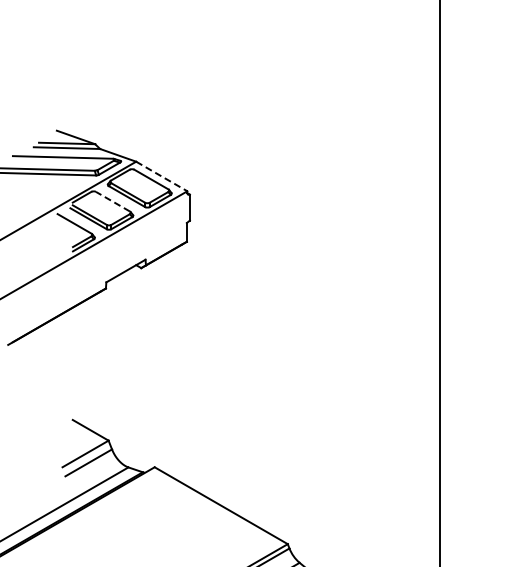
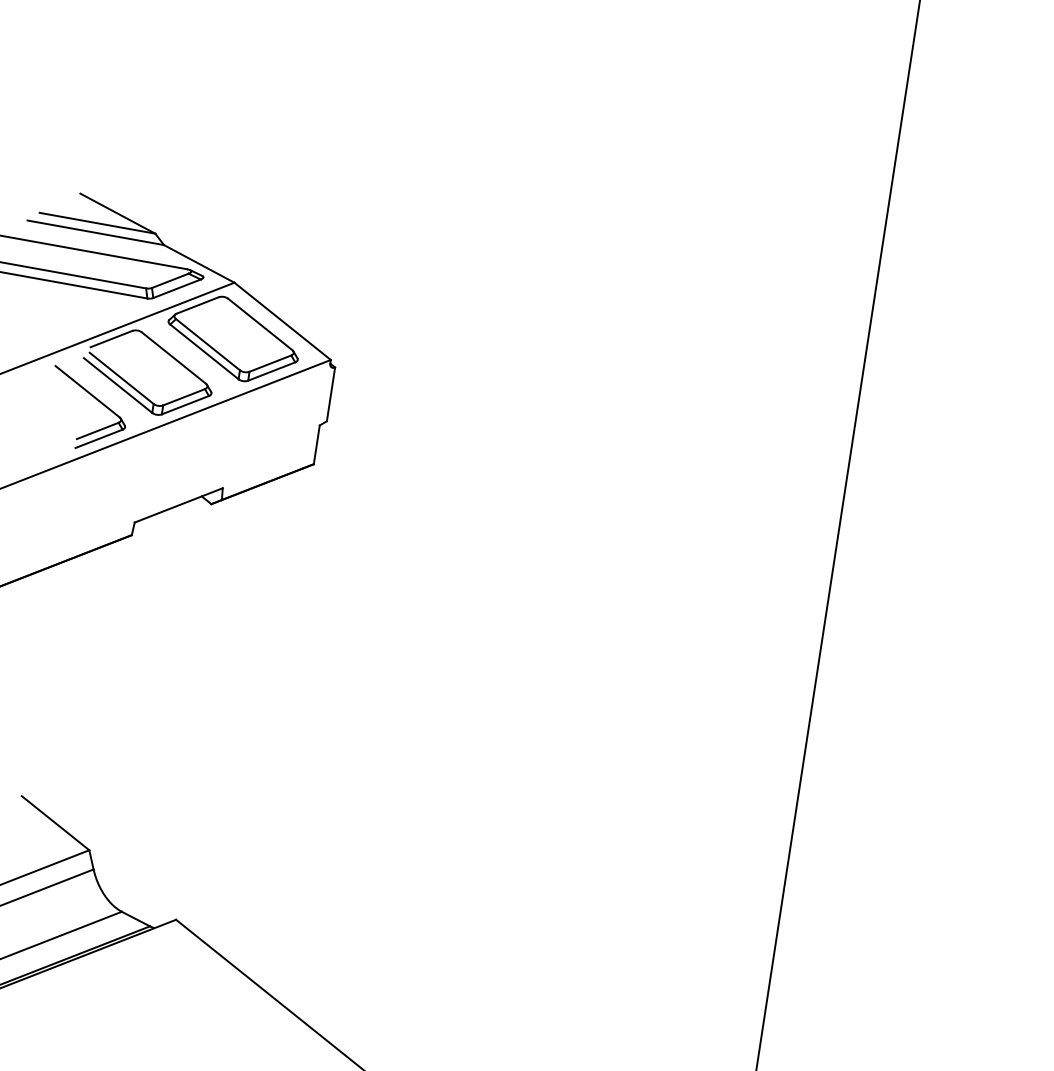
line: (161, 176) -> (282, 321), dashed -> solid
line: (112, 201) -> (172, 357), dashed -> solid

